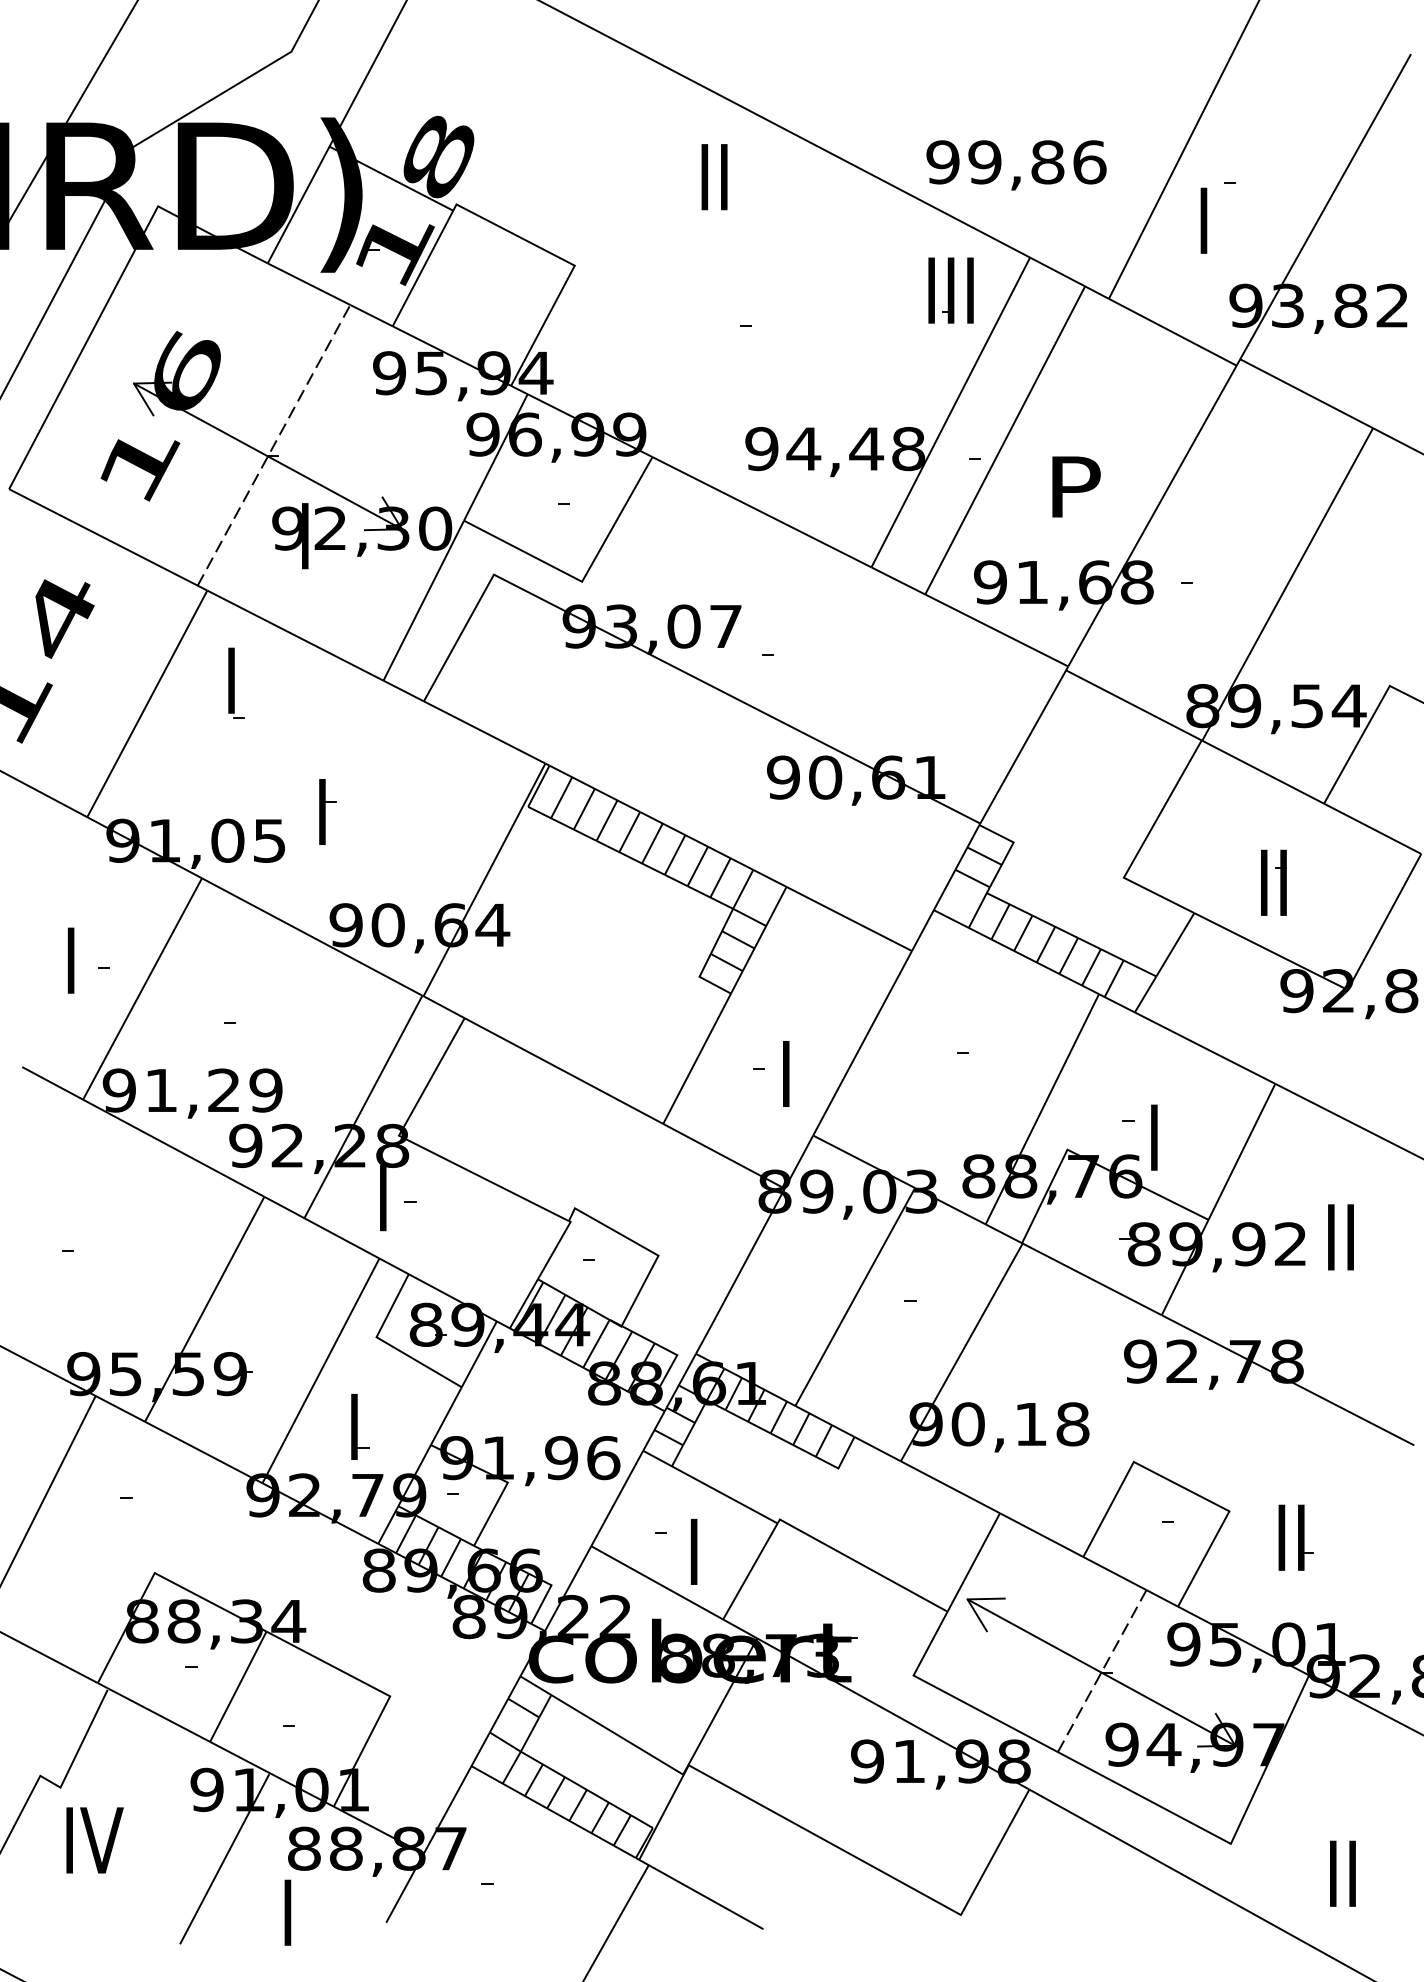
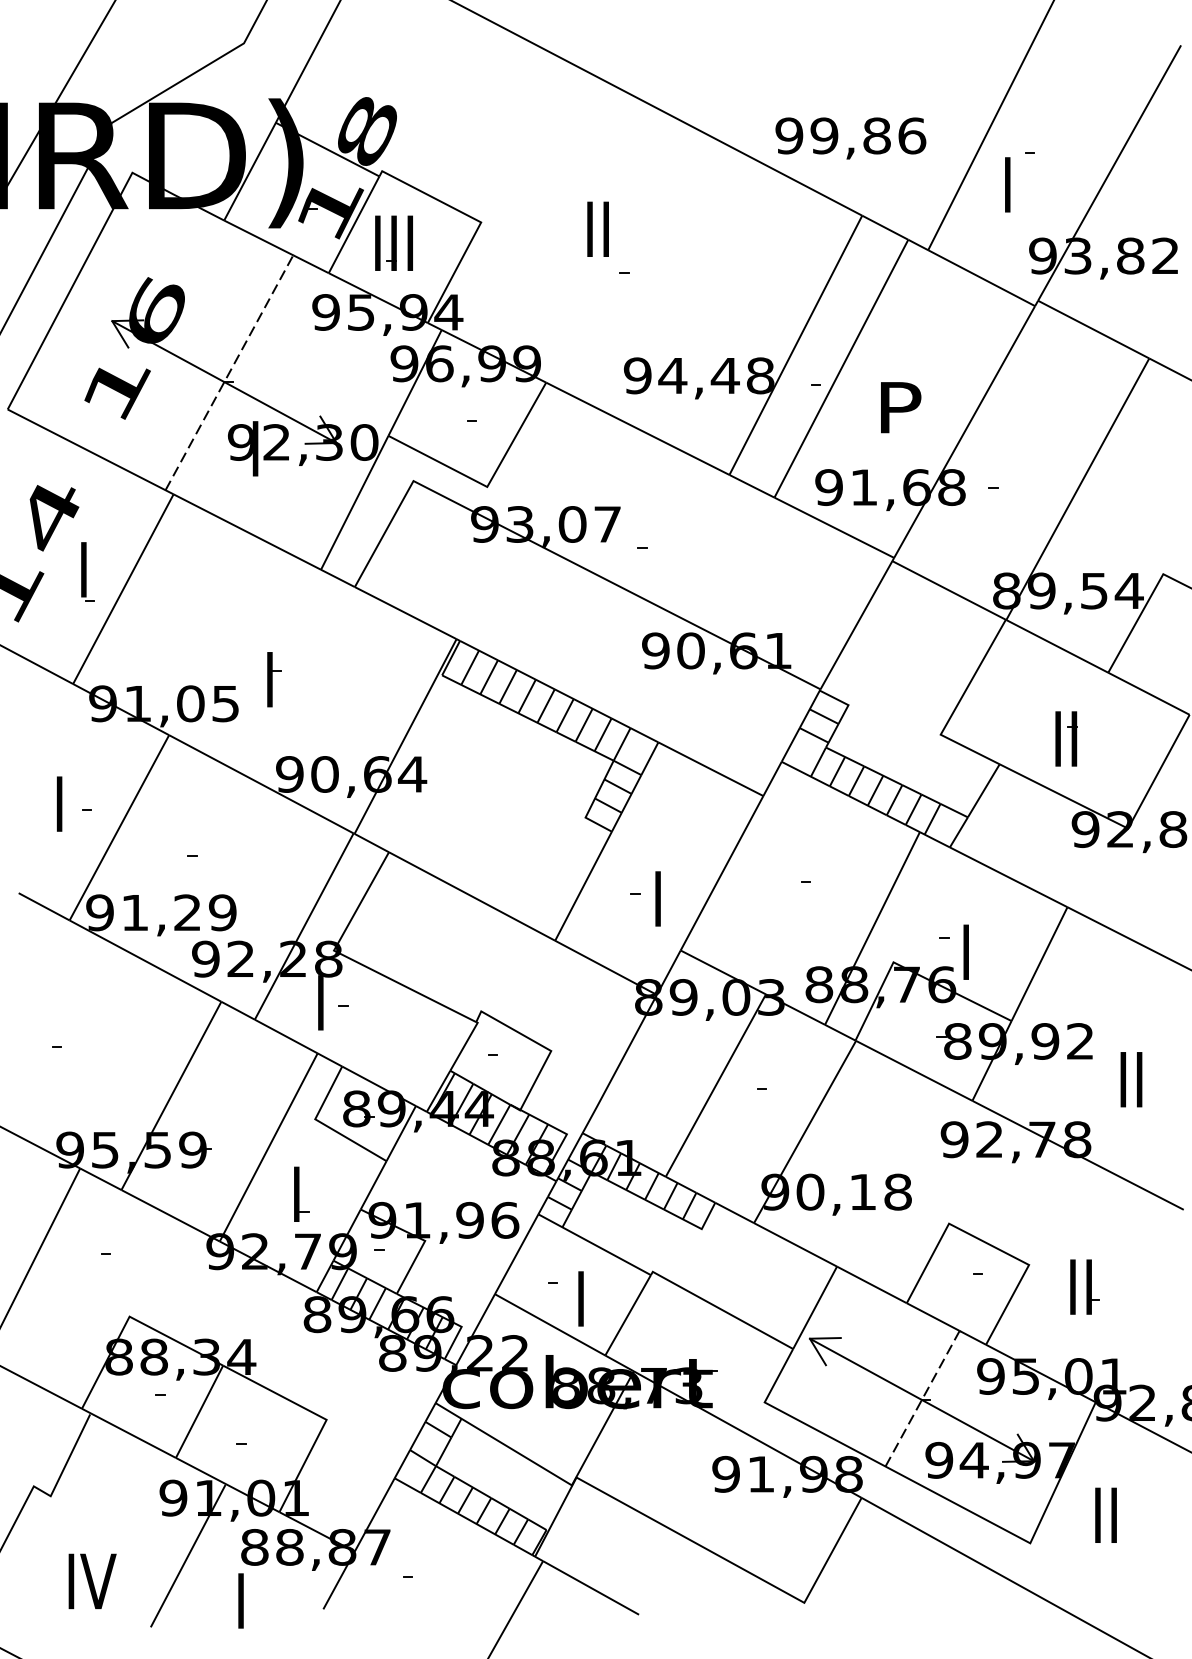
text: (713, 176) -> (597, 228), moved
part: (950, 289) -> (393, 242), moved
part: (235, 682) -> (87, 571), moved
text: (1341, 1237) -> (1131, 1079), moved
text: (94, 1840) -> (92, 1581), moved
text: (1342, 1872) -> (1105, 1514), moved

